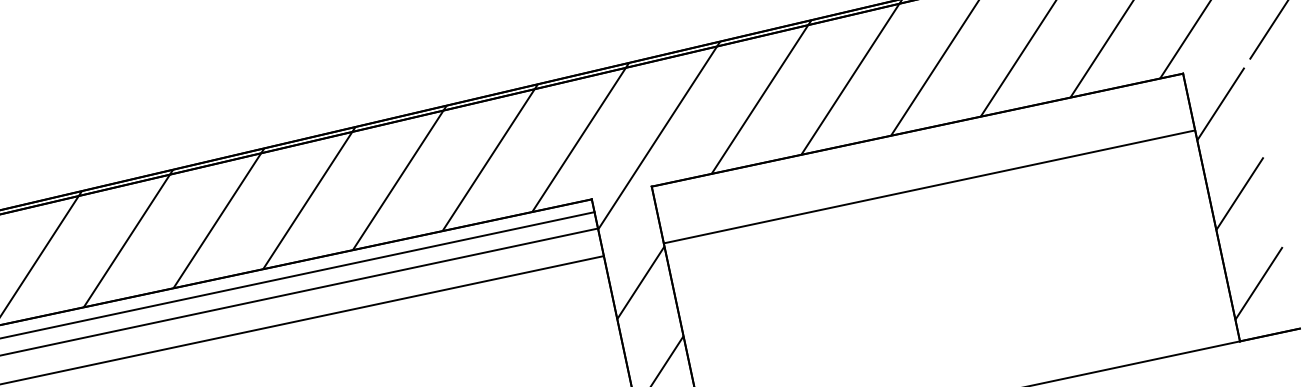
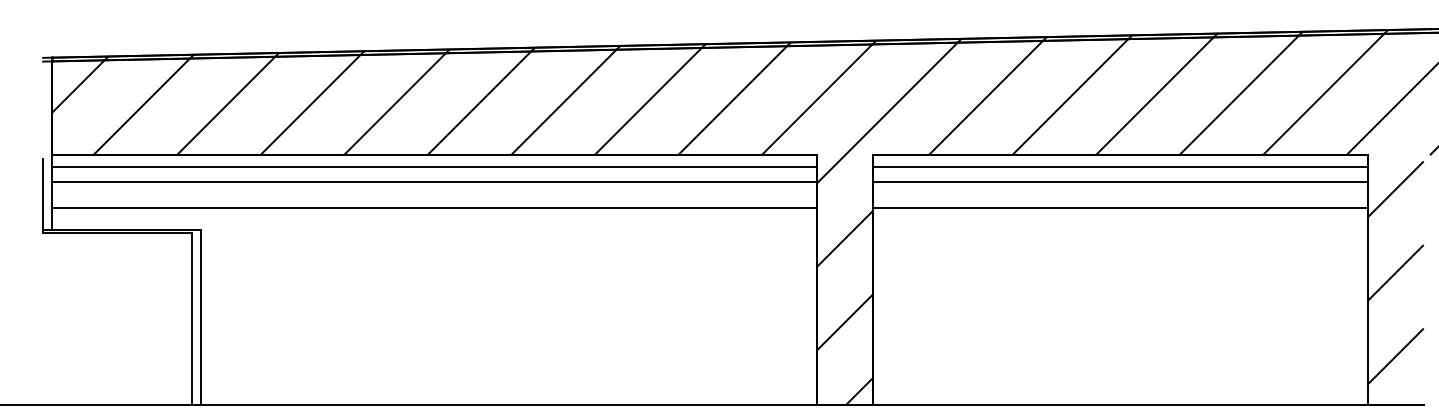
line: (919, 143) -> (1119, 167), added
line: (922, 159) -> (1119, 182), added

